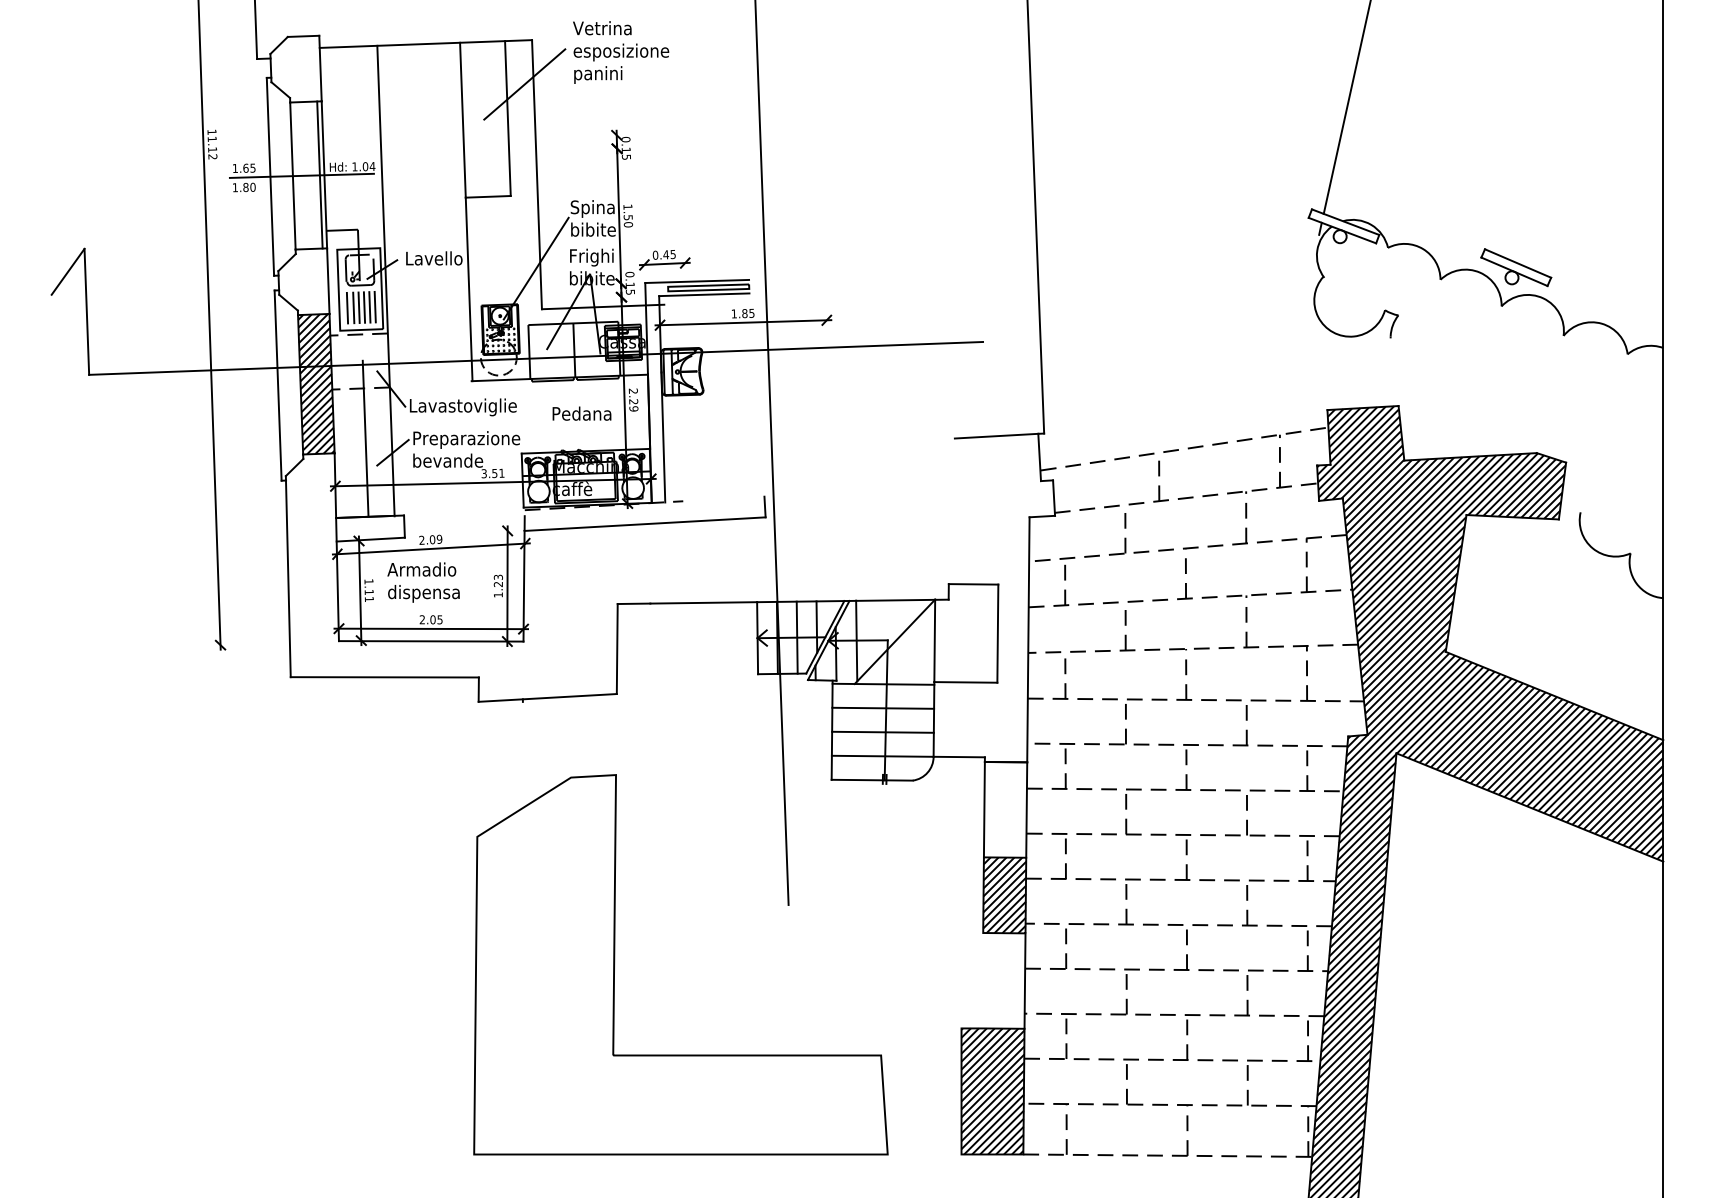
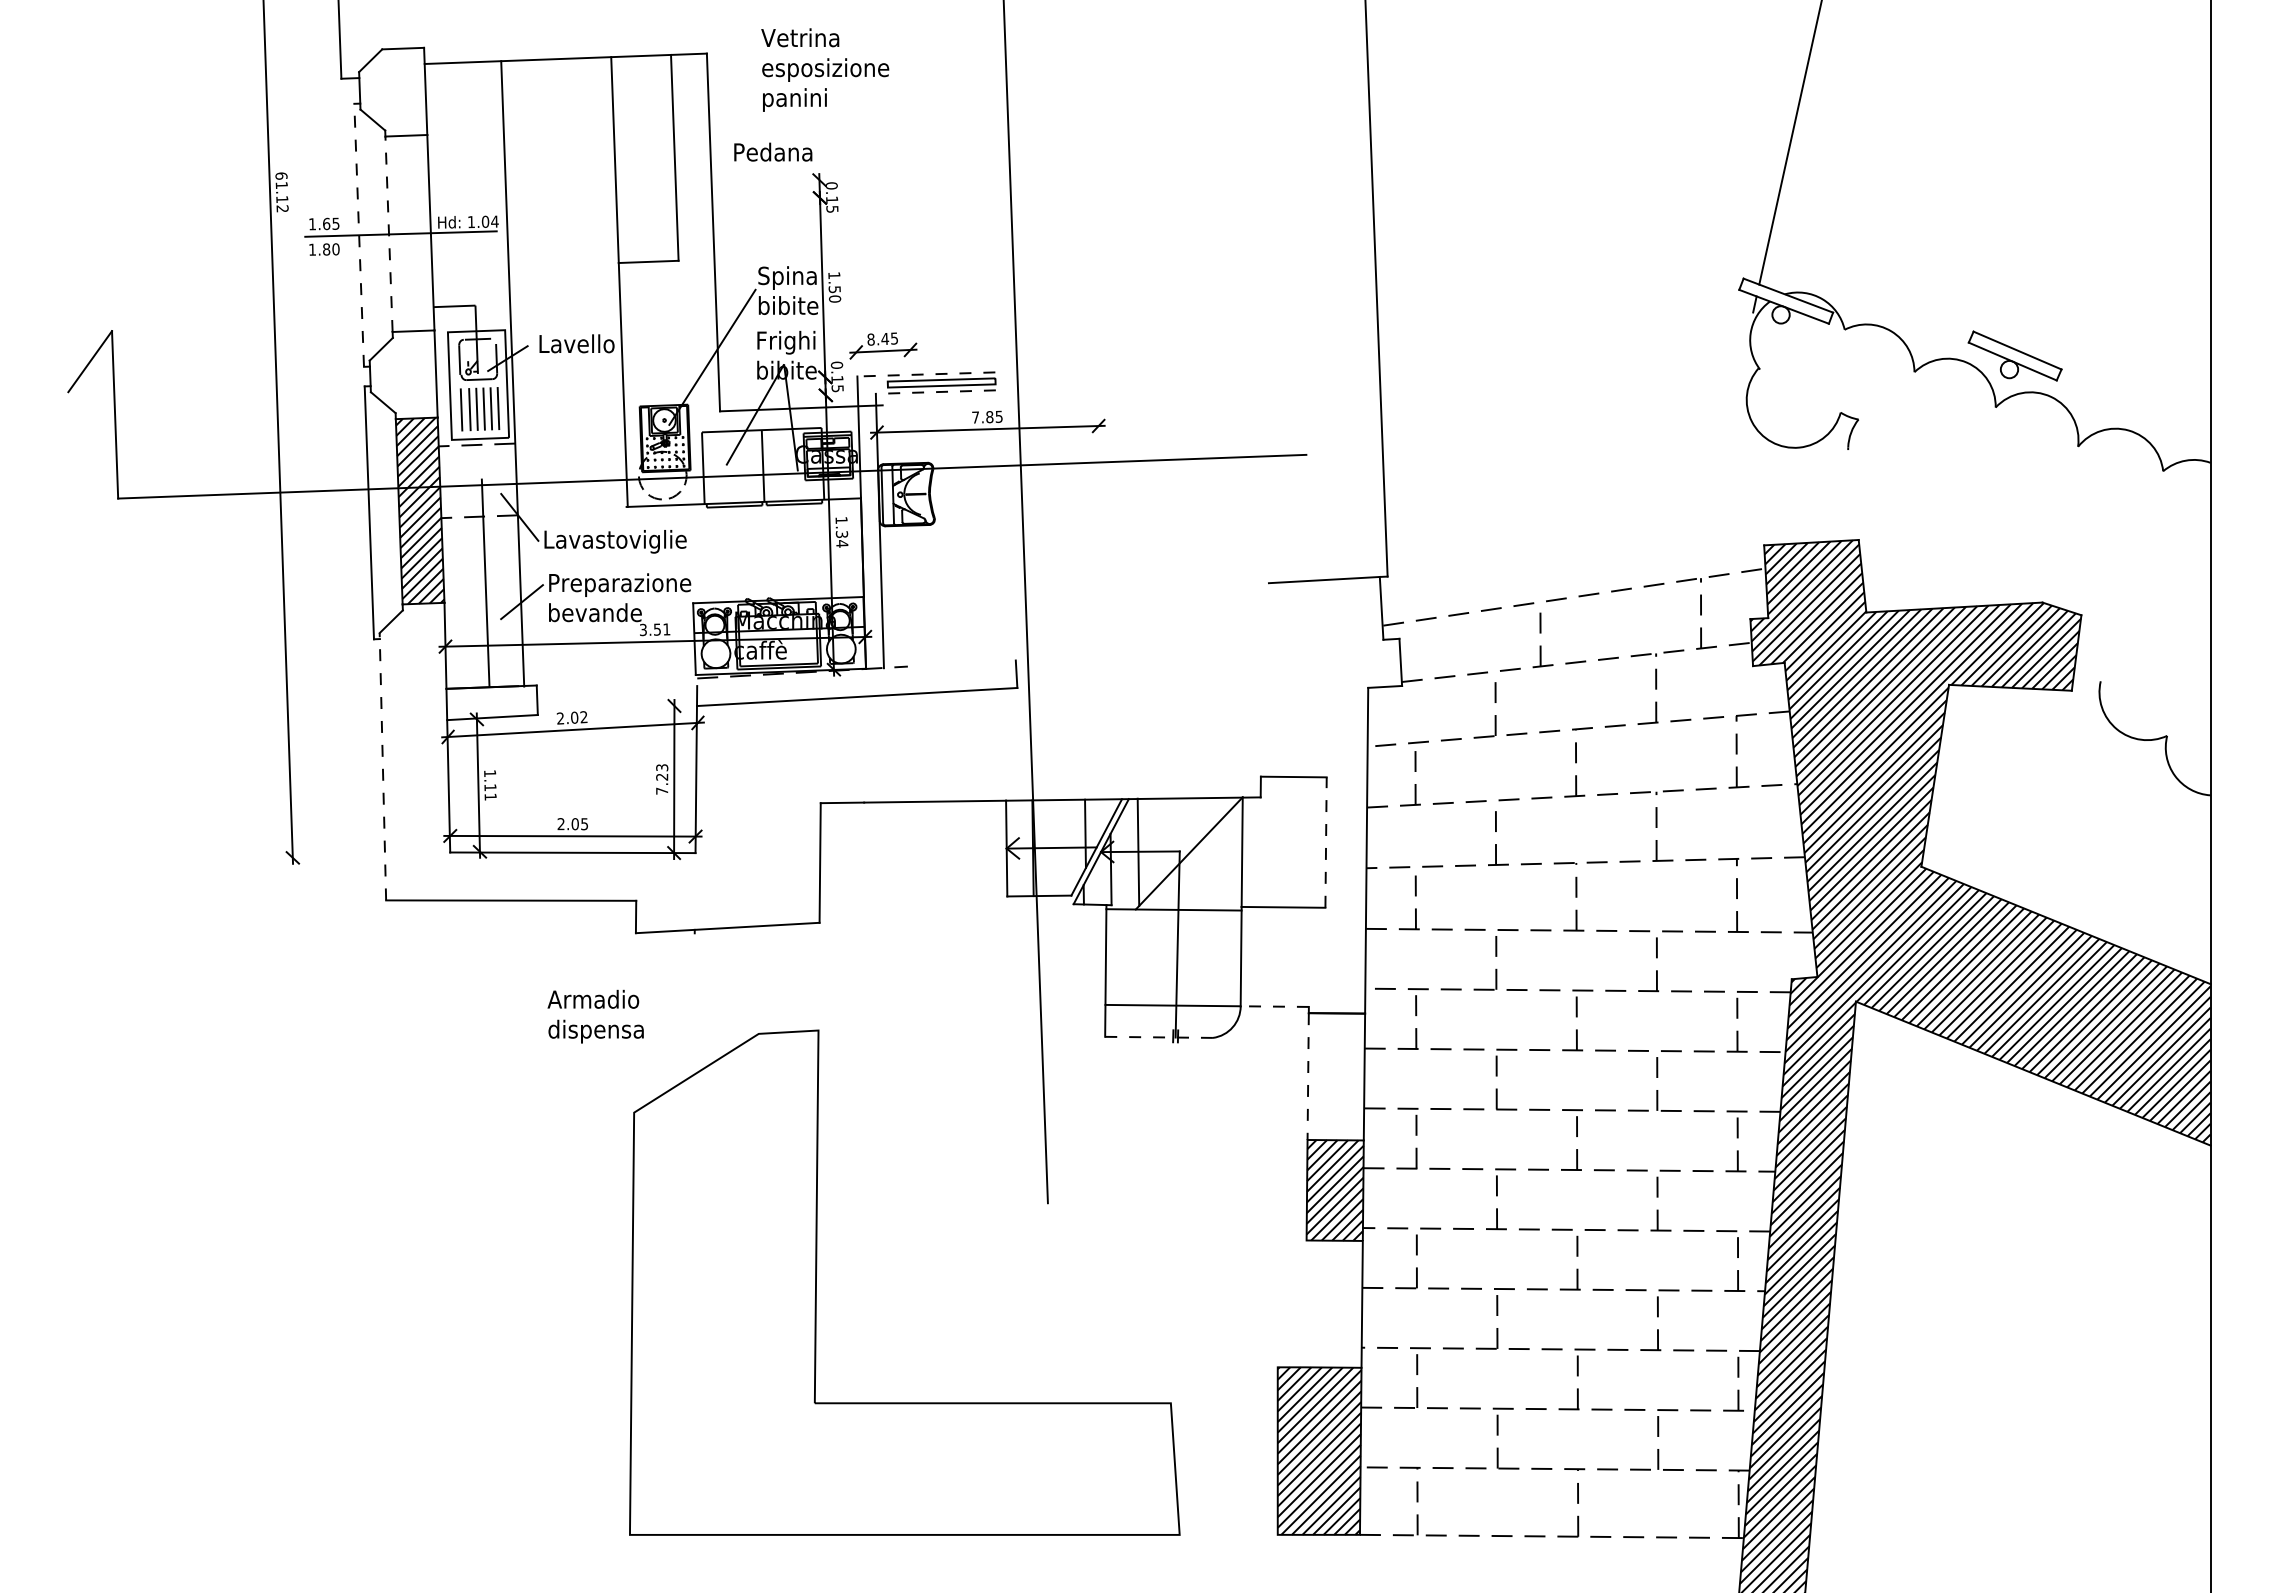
line: (524, 84) -> (697, 112), removed
text: (212, 131) -> (281, 175), 11.12 -> 61.12
line: (319, 174) -> (424, 232), removed
line: (270, 176) -> (359, 235), solid -> dashed
line: (293, 176) -> (389, 234), solid -> dashed
text: (655, 255) -> (870, 339), 0.45 -> 8.45
line: (696, 281) -> (925, 374), solid -> dashed
line: (704, 295) -> (935, 392), solid -> dashed
text: (734, 313) -> (975, 417), 1.85 -> 7.85
text: (633, 399) -> (841, 531), 2.29 -> 1.34
text: (582, 413) -> (773, 151), moved
text: (439, 539) -> (583, 717), 2.09 -> 2.02
line: (288, 576) -> (382, 766), solid -> dashed
text: (423, 582) -> (595, 1016), moved
text: (498, 594) -> (662, 790), 1.23 -> 7.23
line: (998, 633) -> (1326, 842), solid -> dashed
line: (796, 637) -> (1058, 847), removed
line: (883, 708) -> (1173, 941), removed
line: (883, 732) -> (1173, 973), removed
line: (959, 756) -> (1274, 1006), solid -> dashed
line: (872, 780) -> (1159, 1037), solid -> dashed
line: (984, 810) -> (1308, 1077), solid -> dashed

